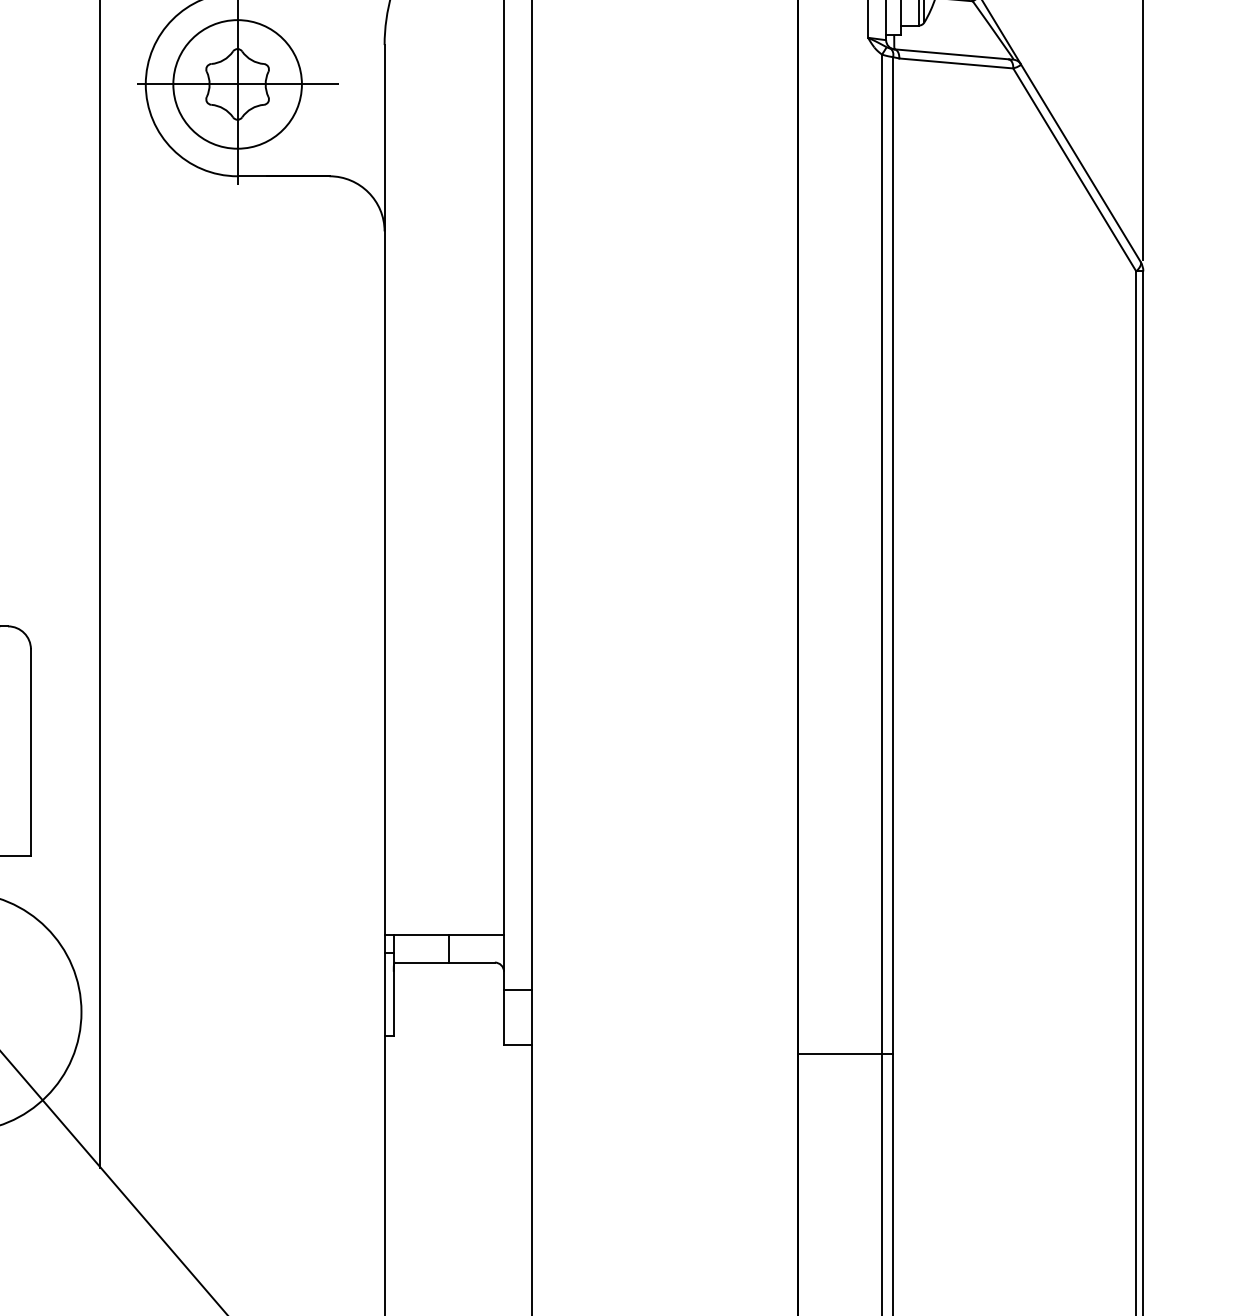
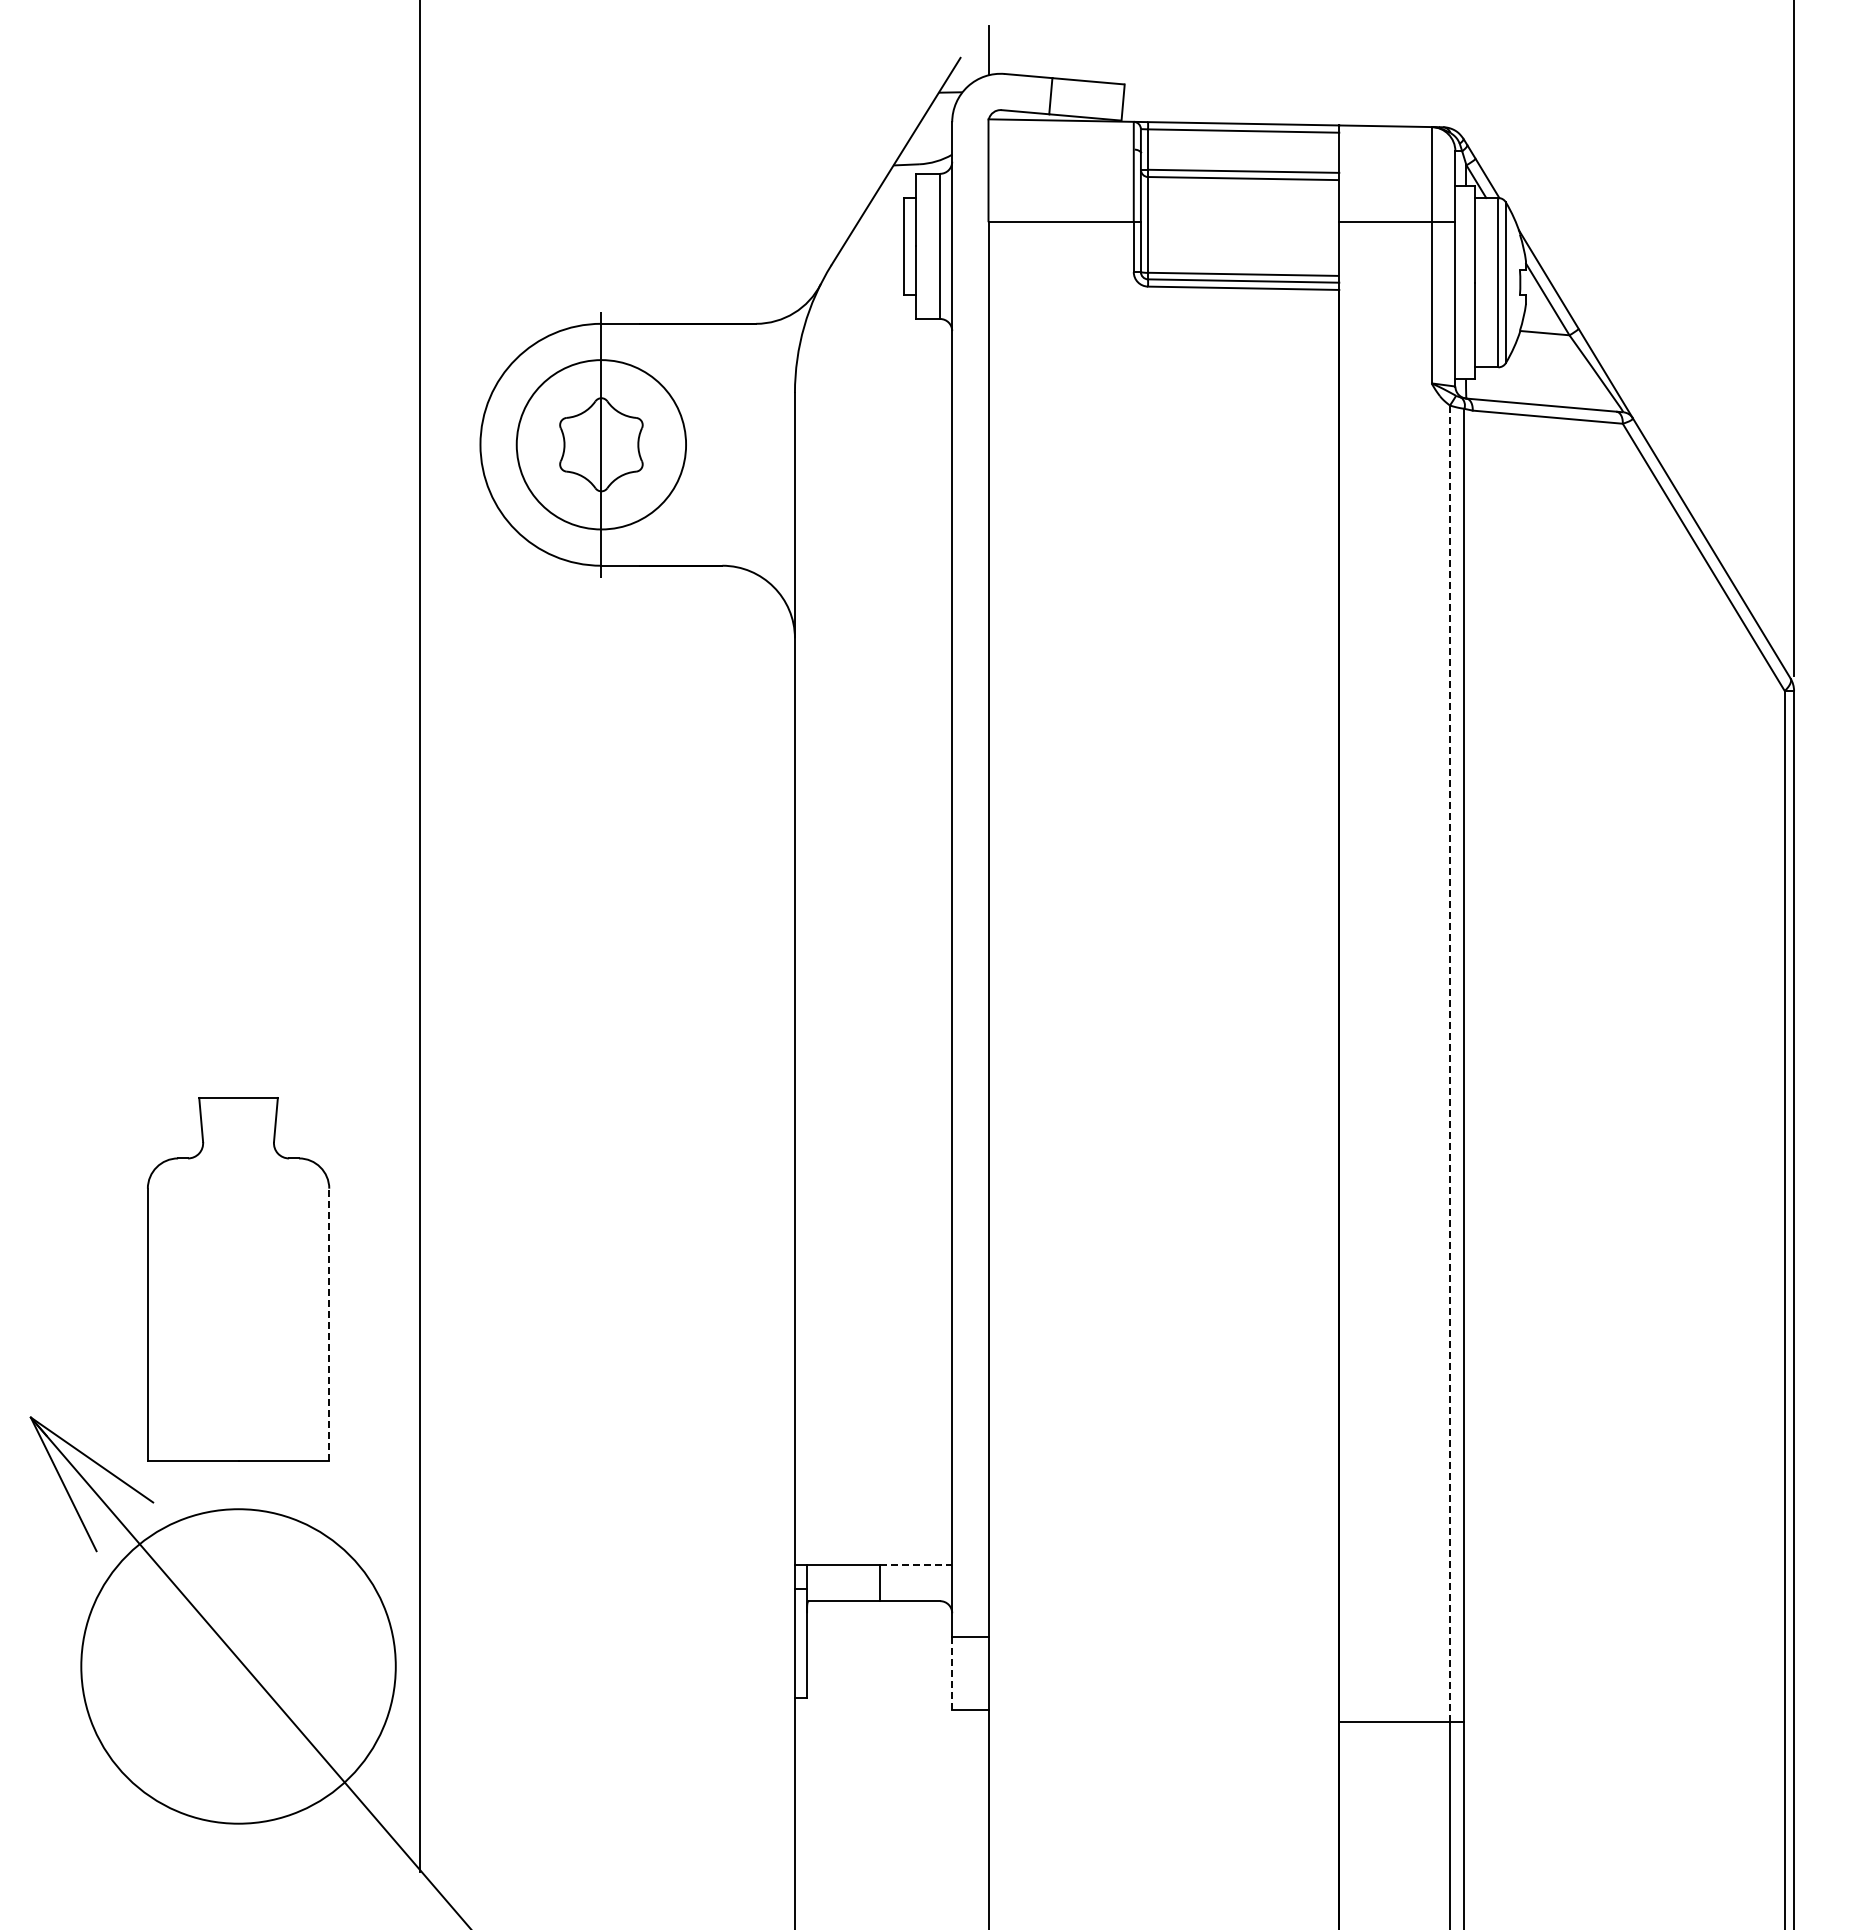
line: (237, 84) -> (601, 444), removed
line: (881, 554) -> (1449, 1063), solid -> dashed
line: (31, 752) -> (329, 1324), solid -> dashed
line: (476, 934) -> (916, 1564), solid -> dashed
line: (504, 1017) -> (952, 1673), solid -> dashed

